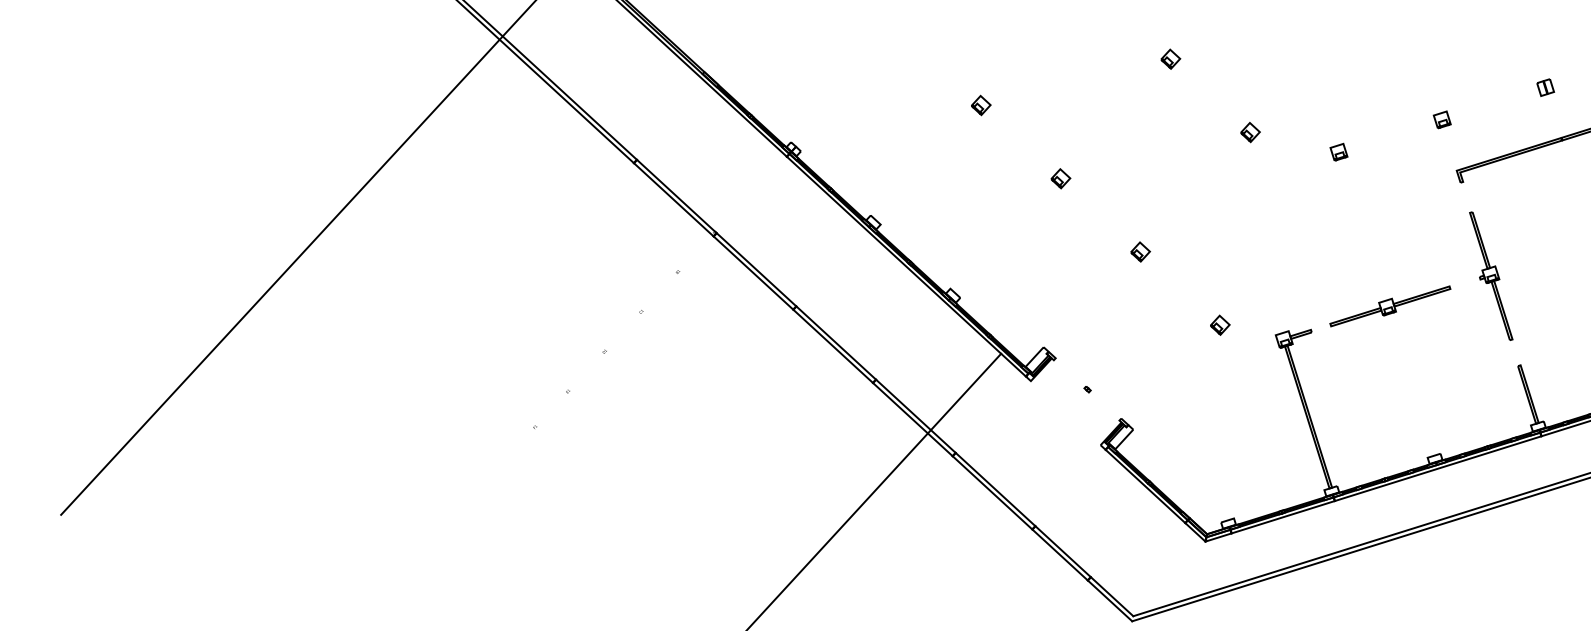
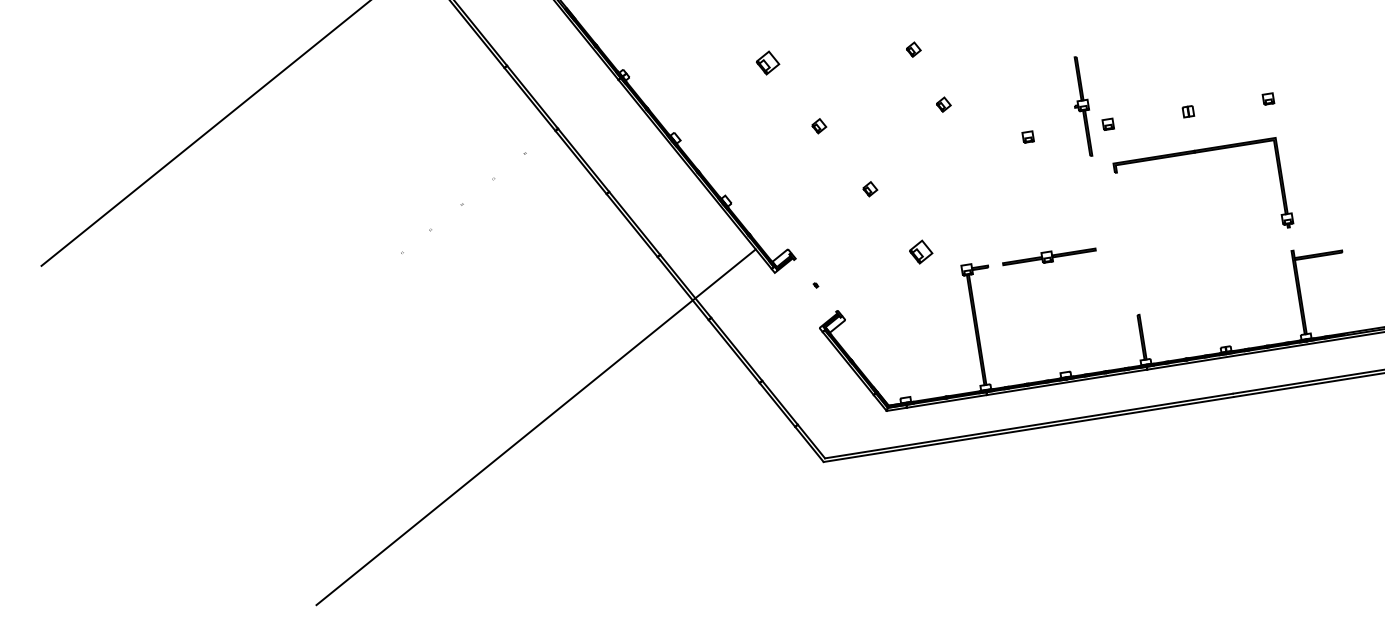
part: (981, 105) -> (768, 63), size x1.6
part: (1250, 132) -> (943, 104), moved
part: (1491, 276) -> (1083, 106), moved
part: (1220, 325) -> (921, 252), size x1.6

